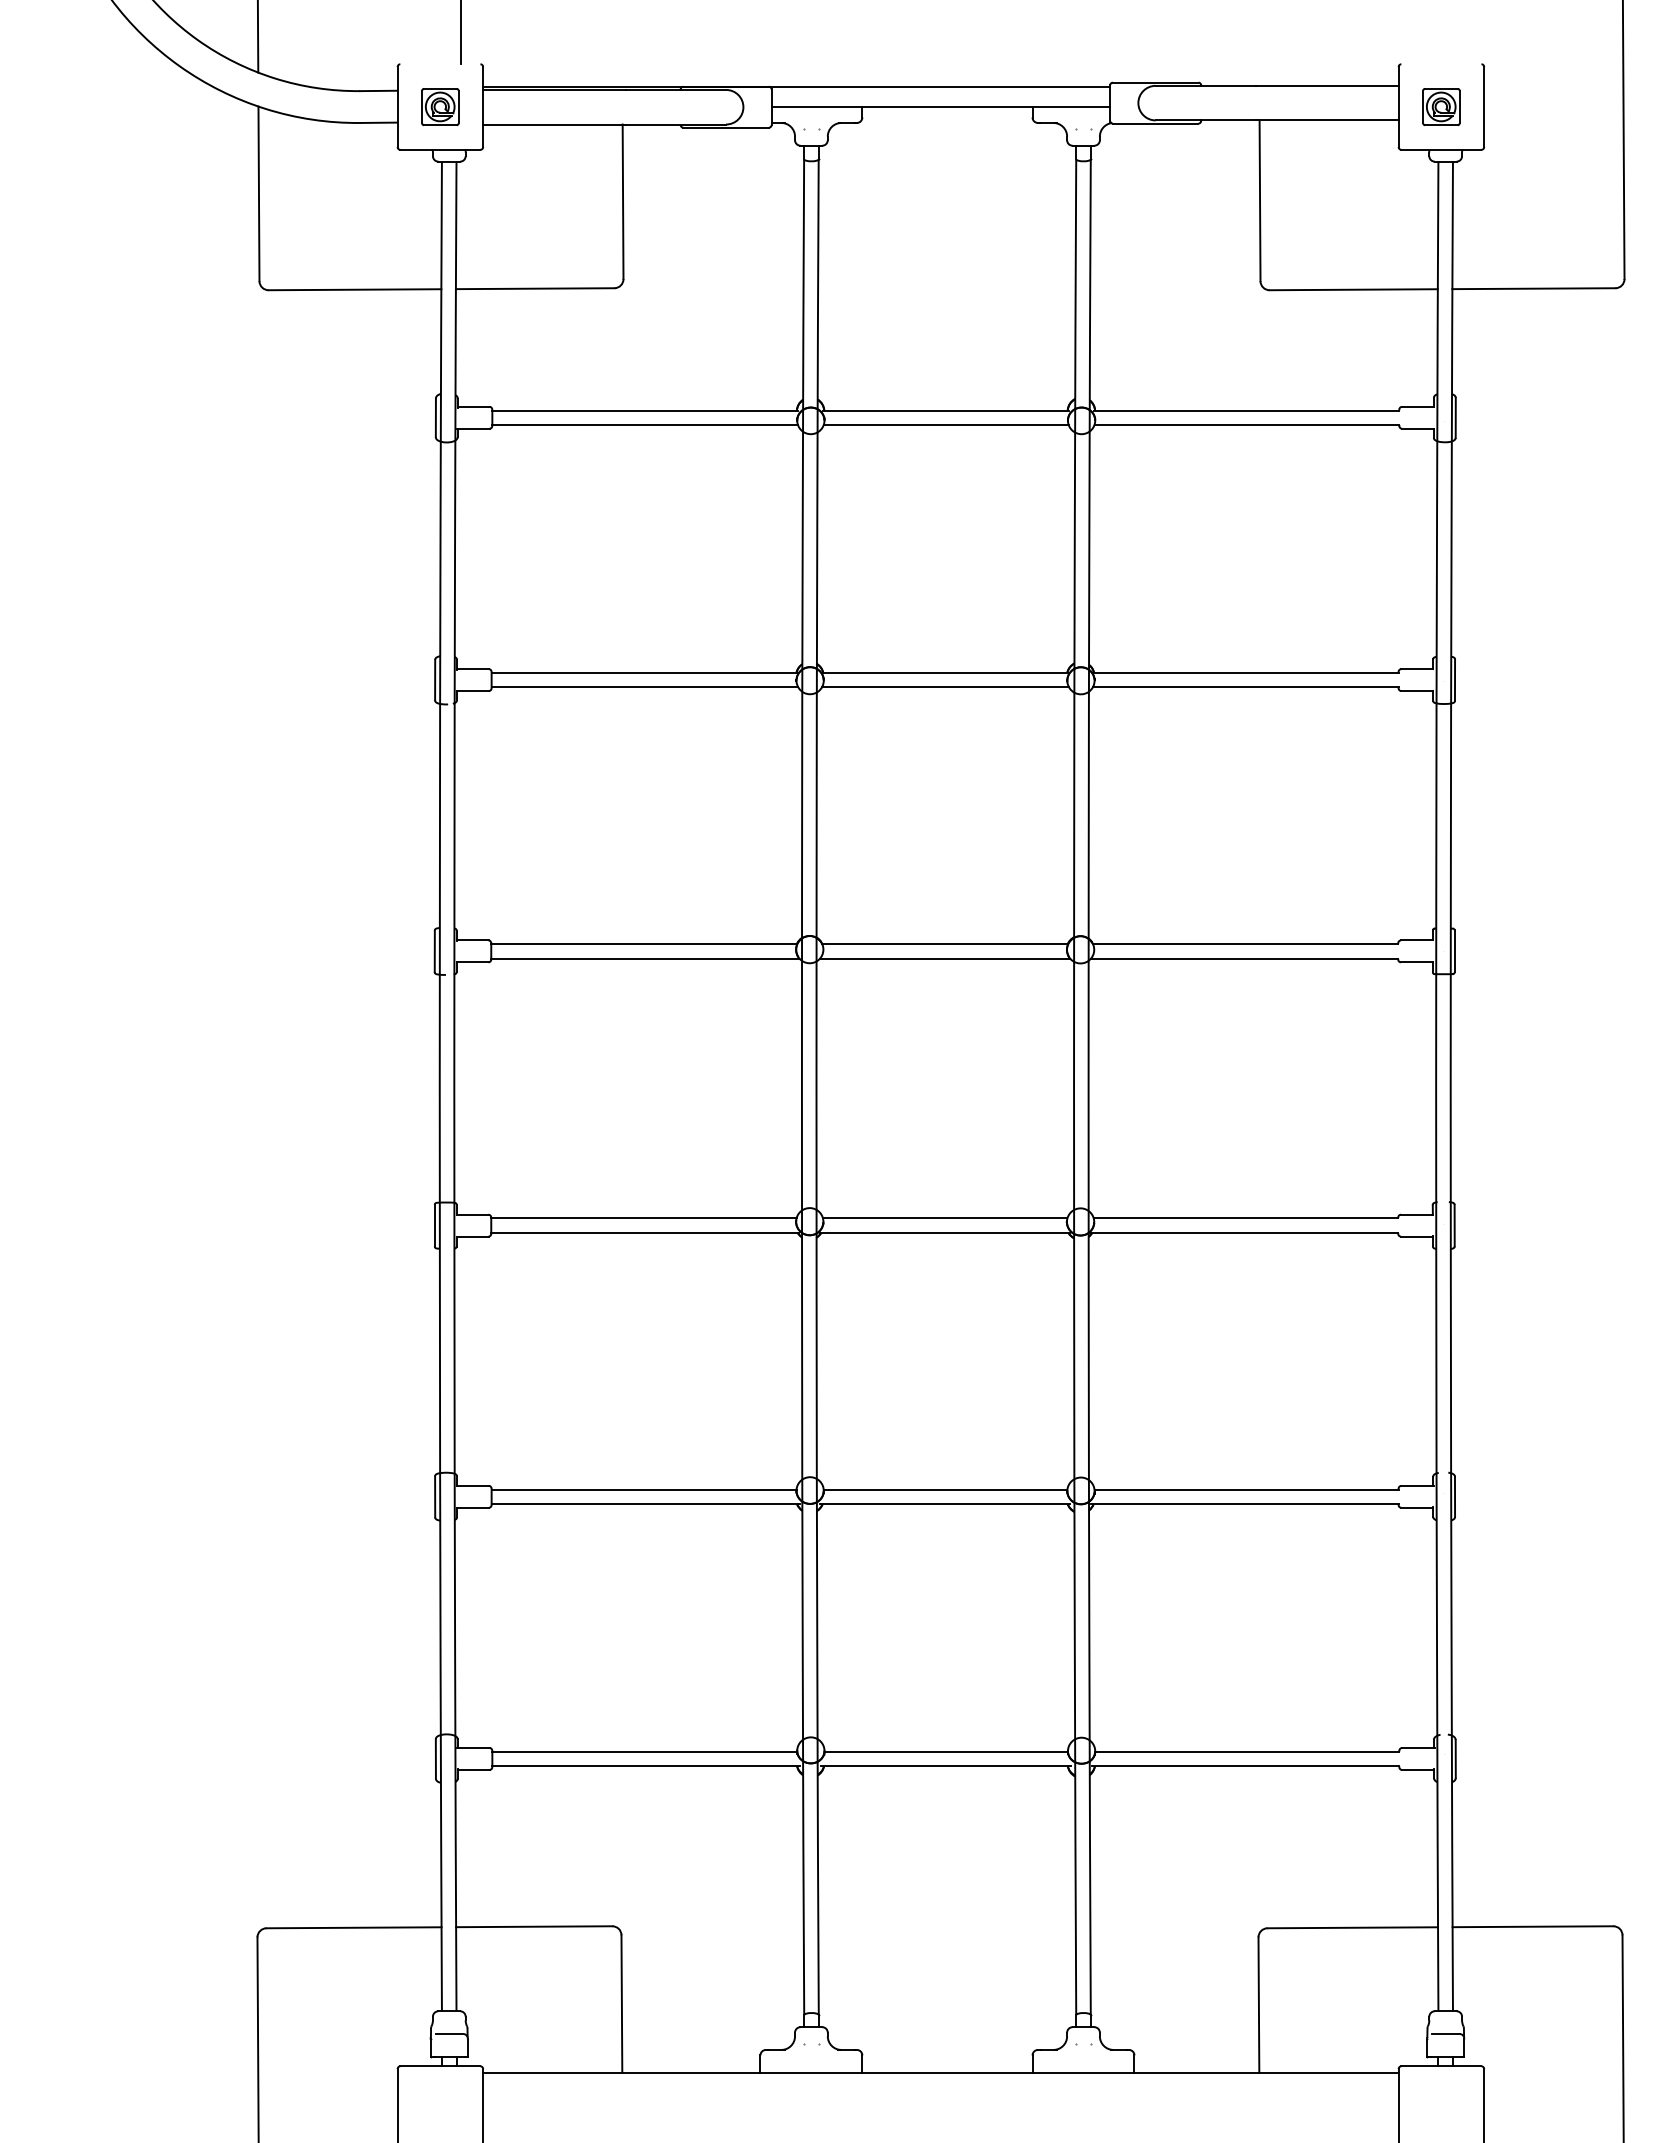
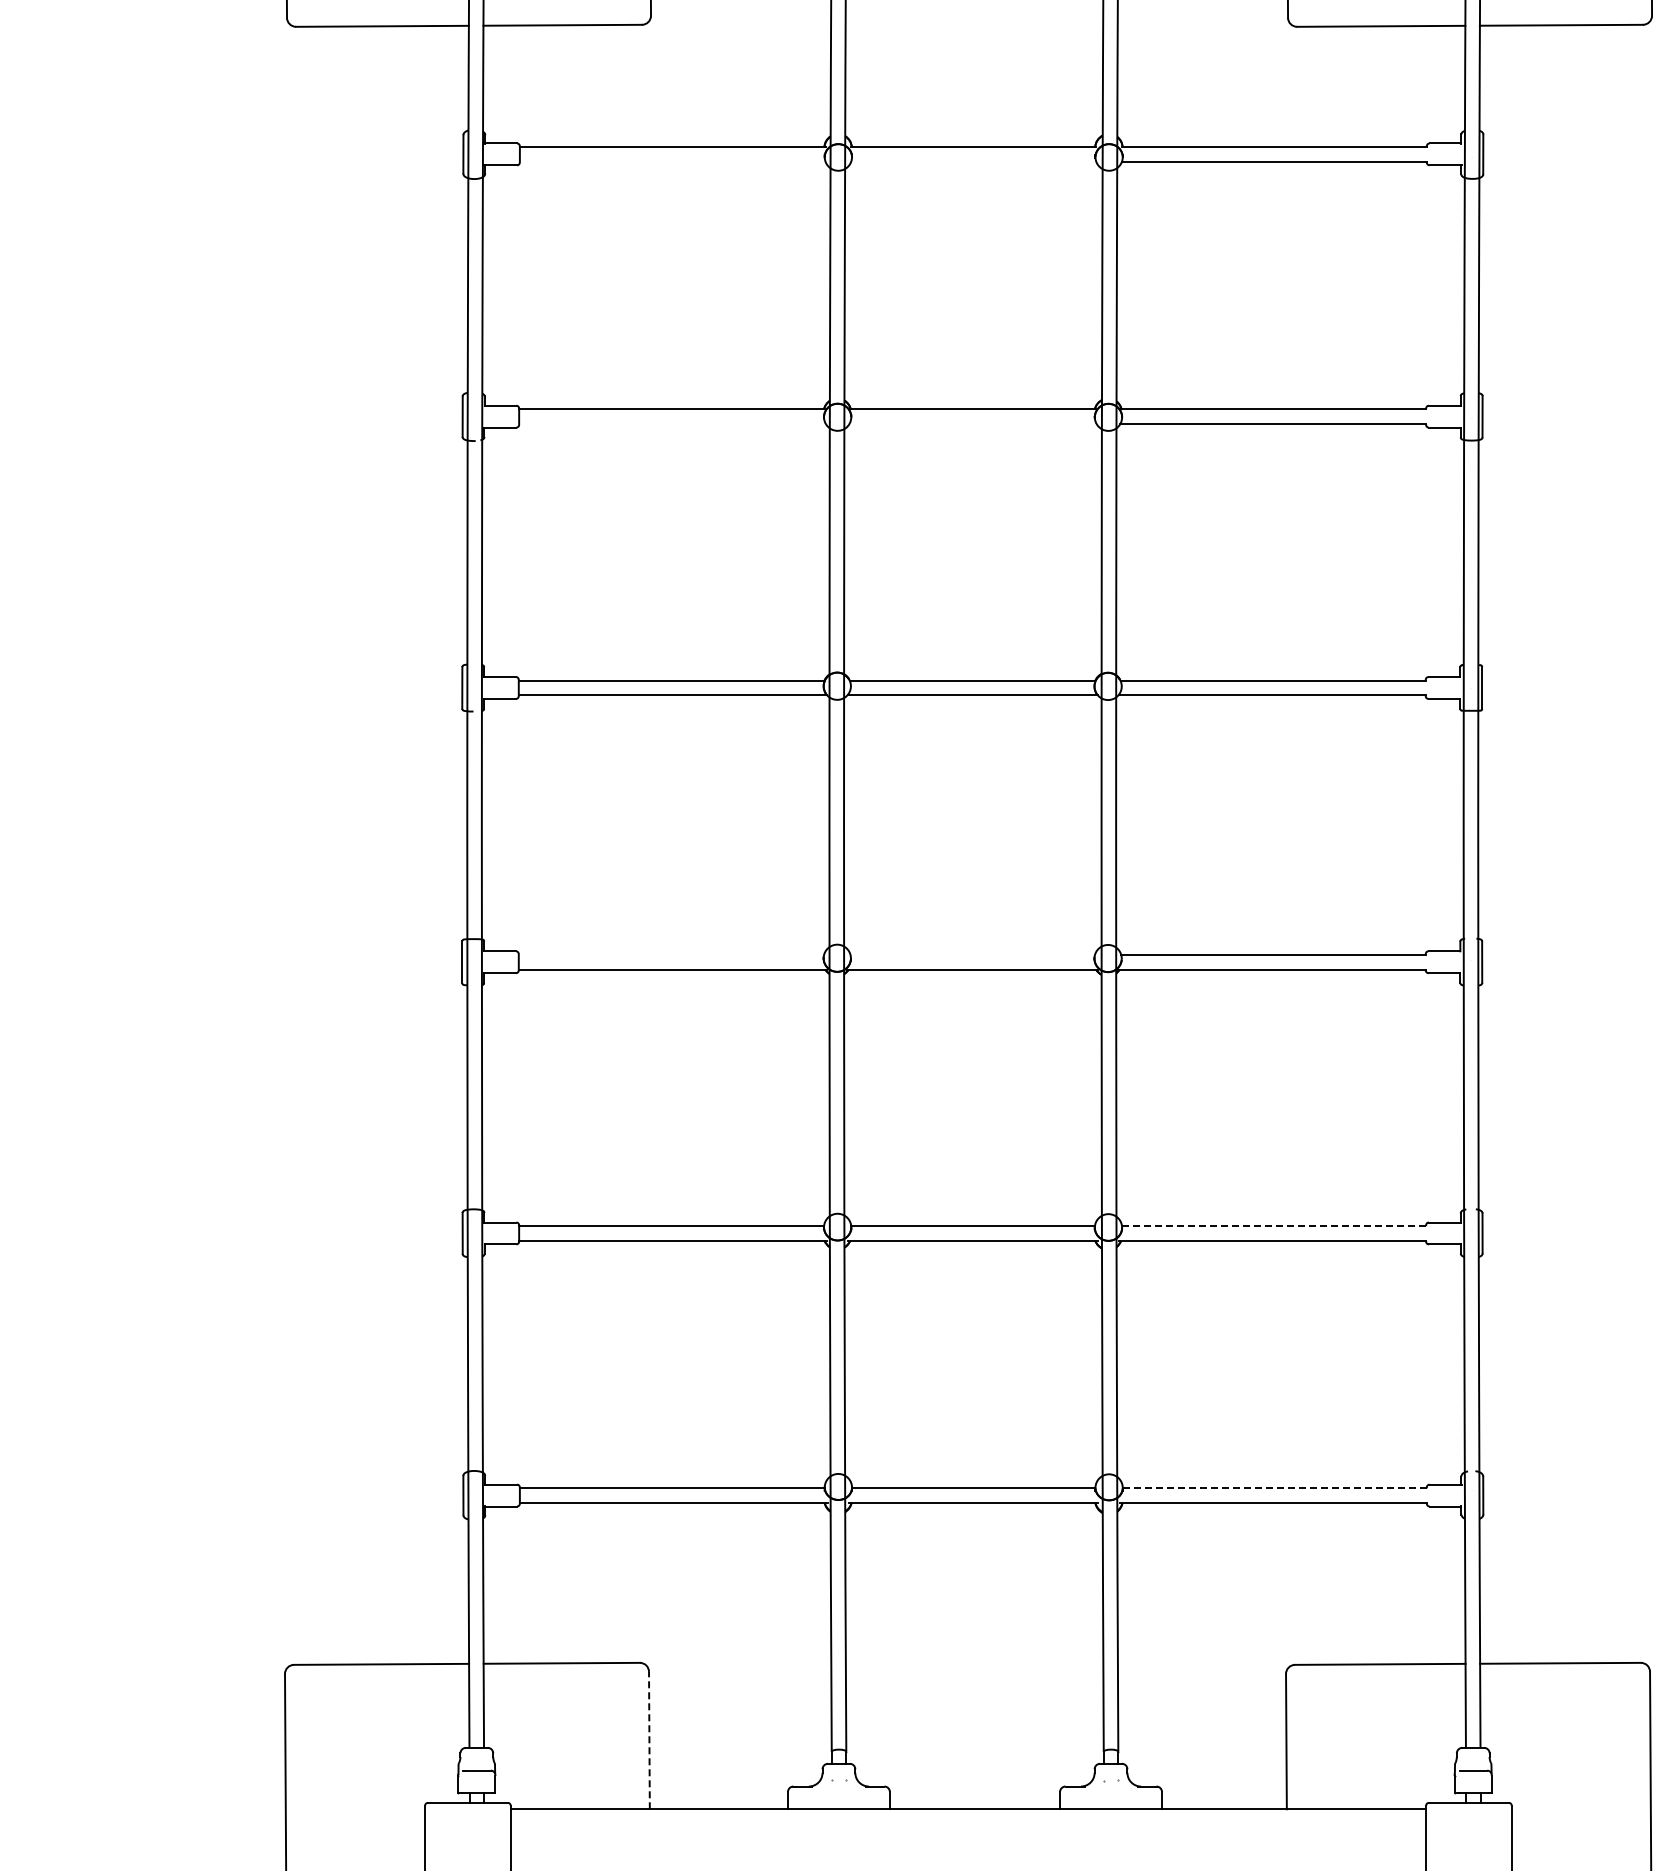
line: (644, 425) -> (672, 162), removed
line: (945, 425) -> (973, 162), removed
line: (644, 687) -> (672, 424), removed
line: (945, 687) -> (973, 424), removed
line: (643, 1218) -> (671, 955), removed
line: (945, 1218) -> (973, 955), removed
line: (1247, 1489) -> (1275, 1226), solid -> dashed
line: (1247, 1751) -> (1275, 1488), solid -> dashed
line: (621, 2003) -> (649, 1740), solid -> dashed

